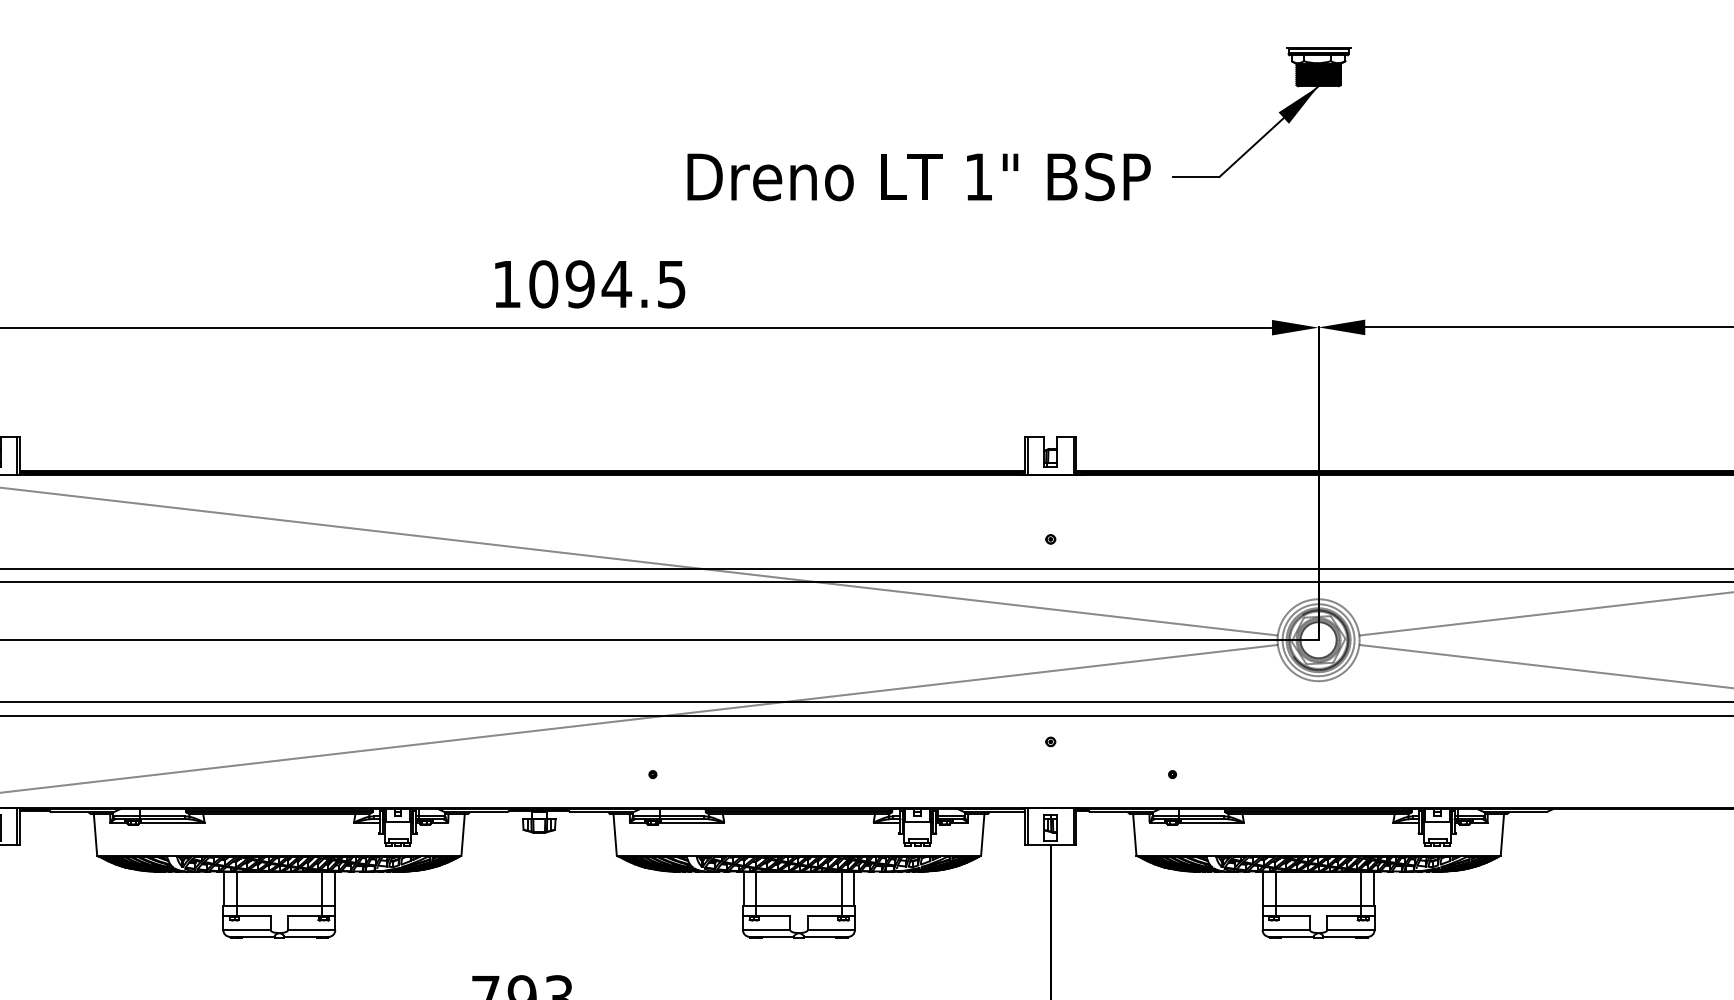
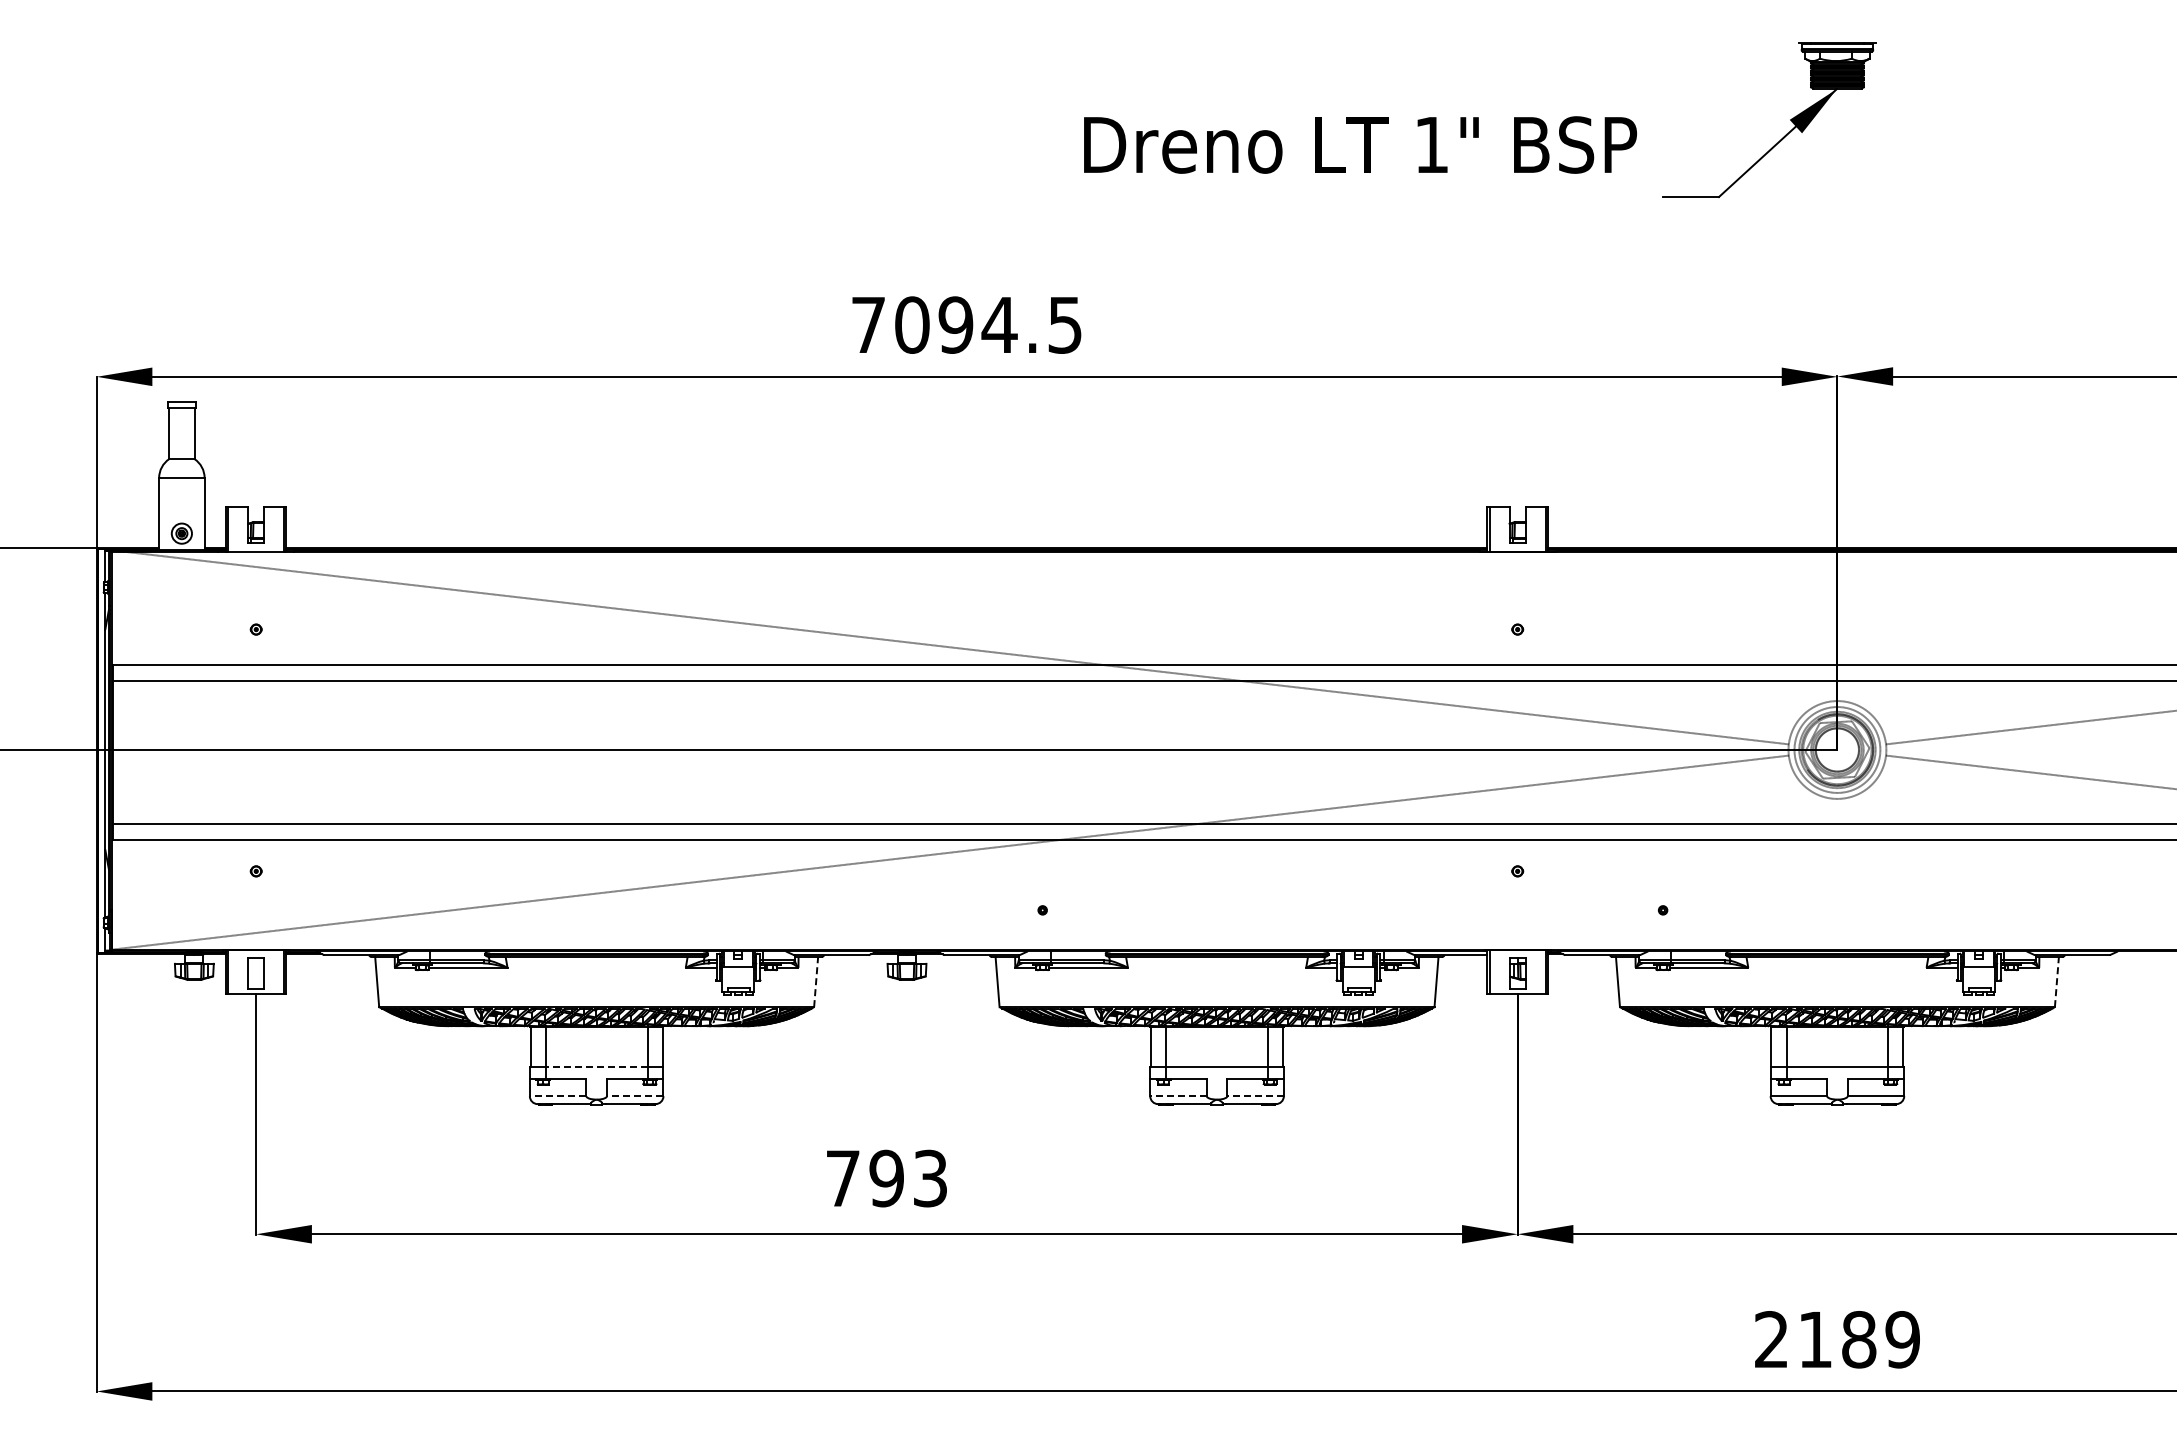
text: (919, 176) -> (1360, 144), moved
text: (507, 283) -> (868, 324), 1094.5 -> 7094.5
line: (463, 834) -> (816, 981), solid -> dashed
line: (1502, 834) -> (2056, 981), solid -> dashed
line: (279, 905) -> (596, 1066), solid -> dashed
line: (246, 930) -> (557, 1096), solid -> dashed
line: (311, 930) -> (634, 1096), solid -> dashed
line: (766, 930) -> (1178, 1096), solid -> dashed
line: (831, 930) -> (1255, 1096), solid -> dashed

